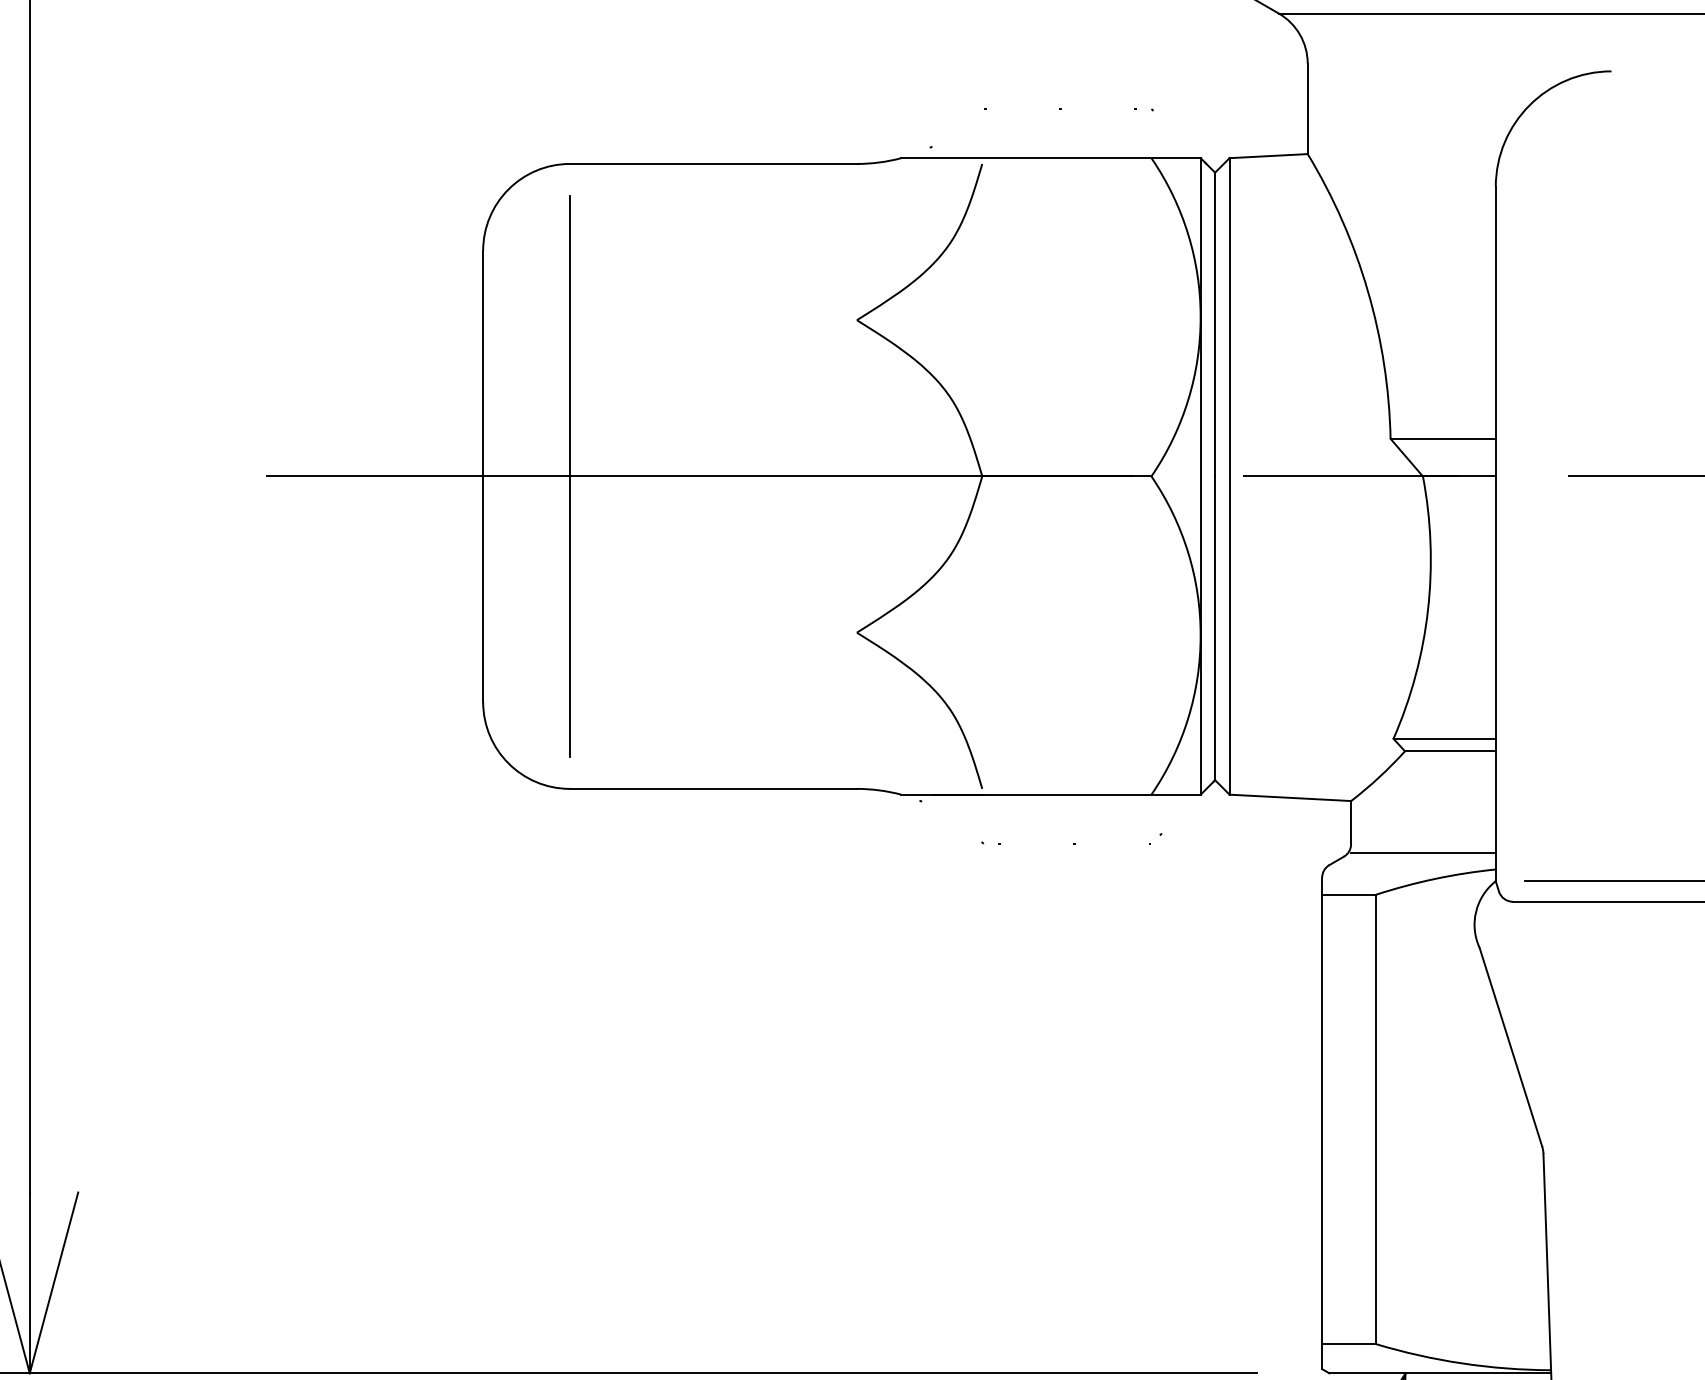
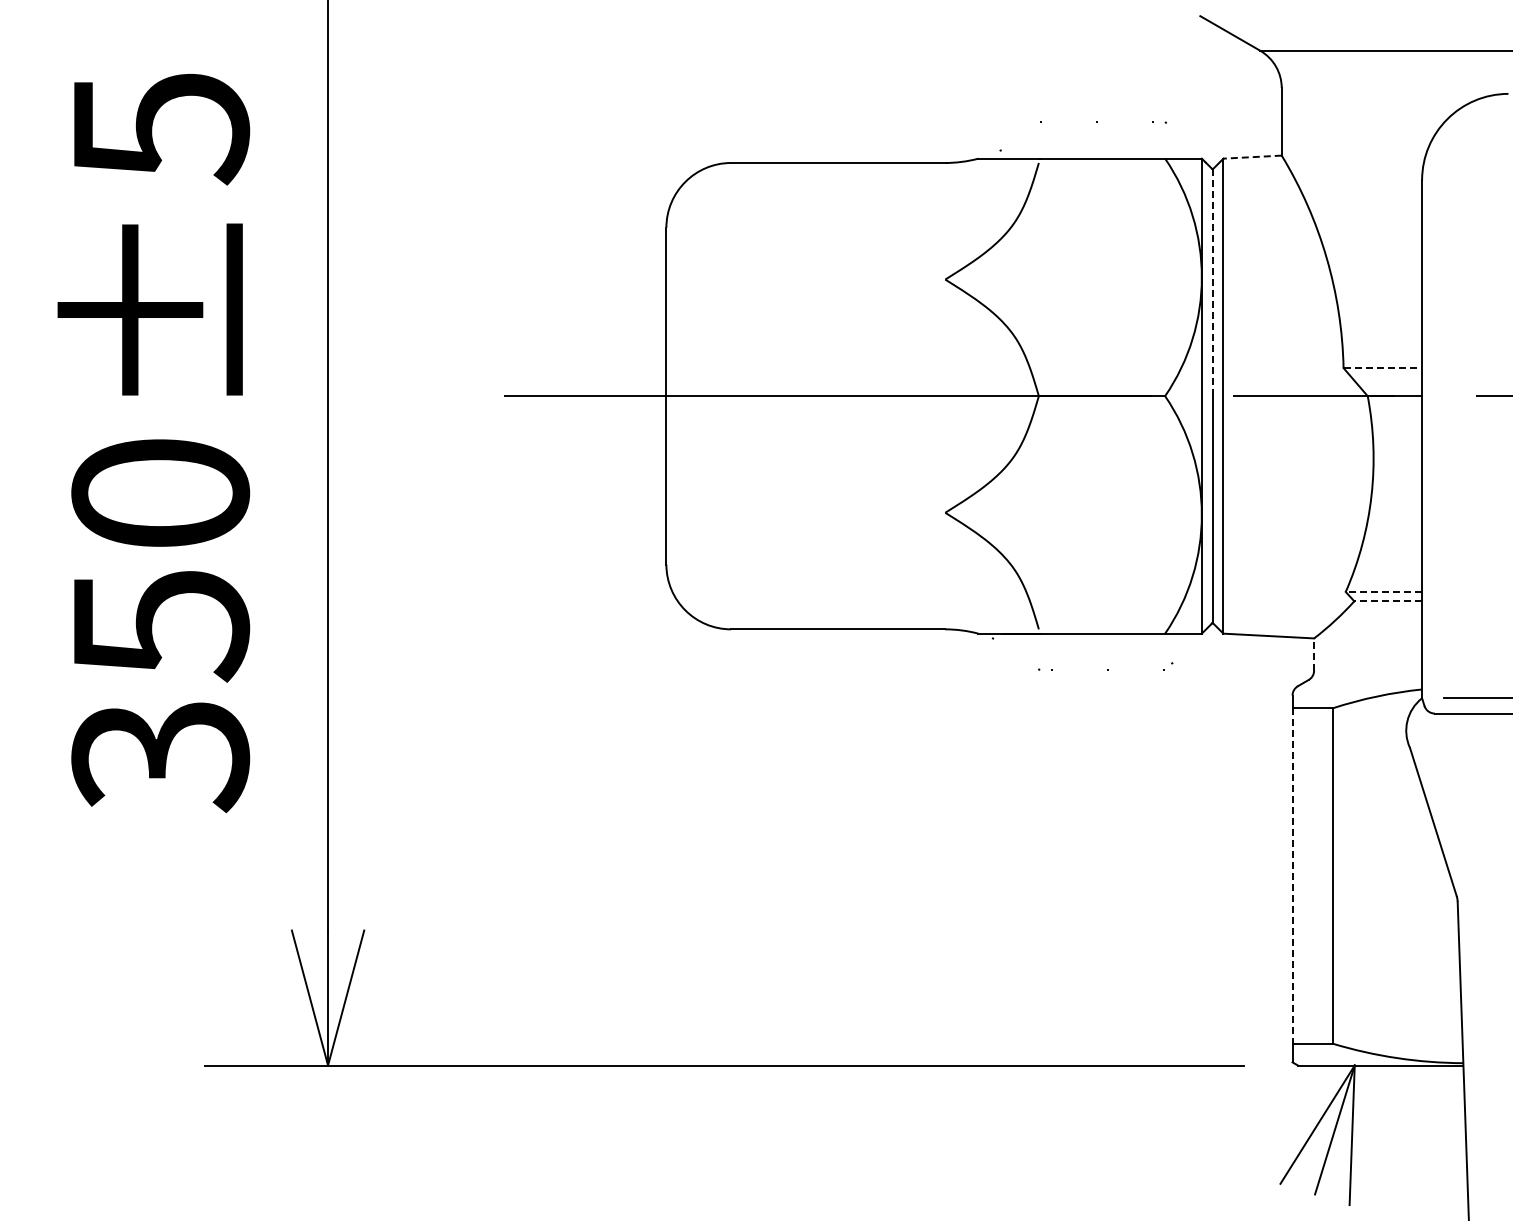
line: (1268, 156) -> (1252, 157), solid -> dashed
line: (1214, 324) -> (1212, 282), solid -> dashed
line: (1444, 439) -> (1383, 368), solid -> dashed
line: (570, 475) -> (731, 395), removed
line: (1444, 738) -> (1383, 591), solid -> dashed
line: (1450, 751) -> (1388, 601), solid -> dashed
line: (1351, 822) -> (1314, 654), solid -> dashed
line: (1423, 852) -> (1368, 676), removed
line: (1322, 1120) -> (1292, 876), solid -> dashed

